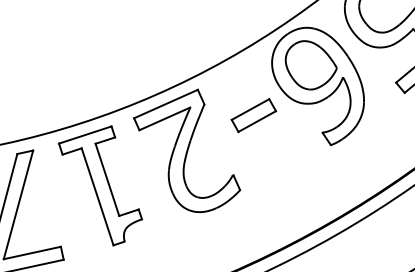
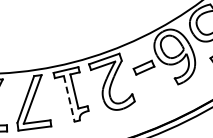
line: (98, 198) -> (69, 99), solid -> dashed

